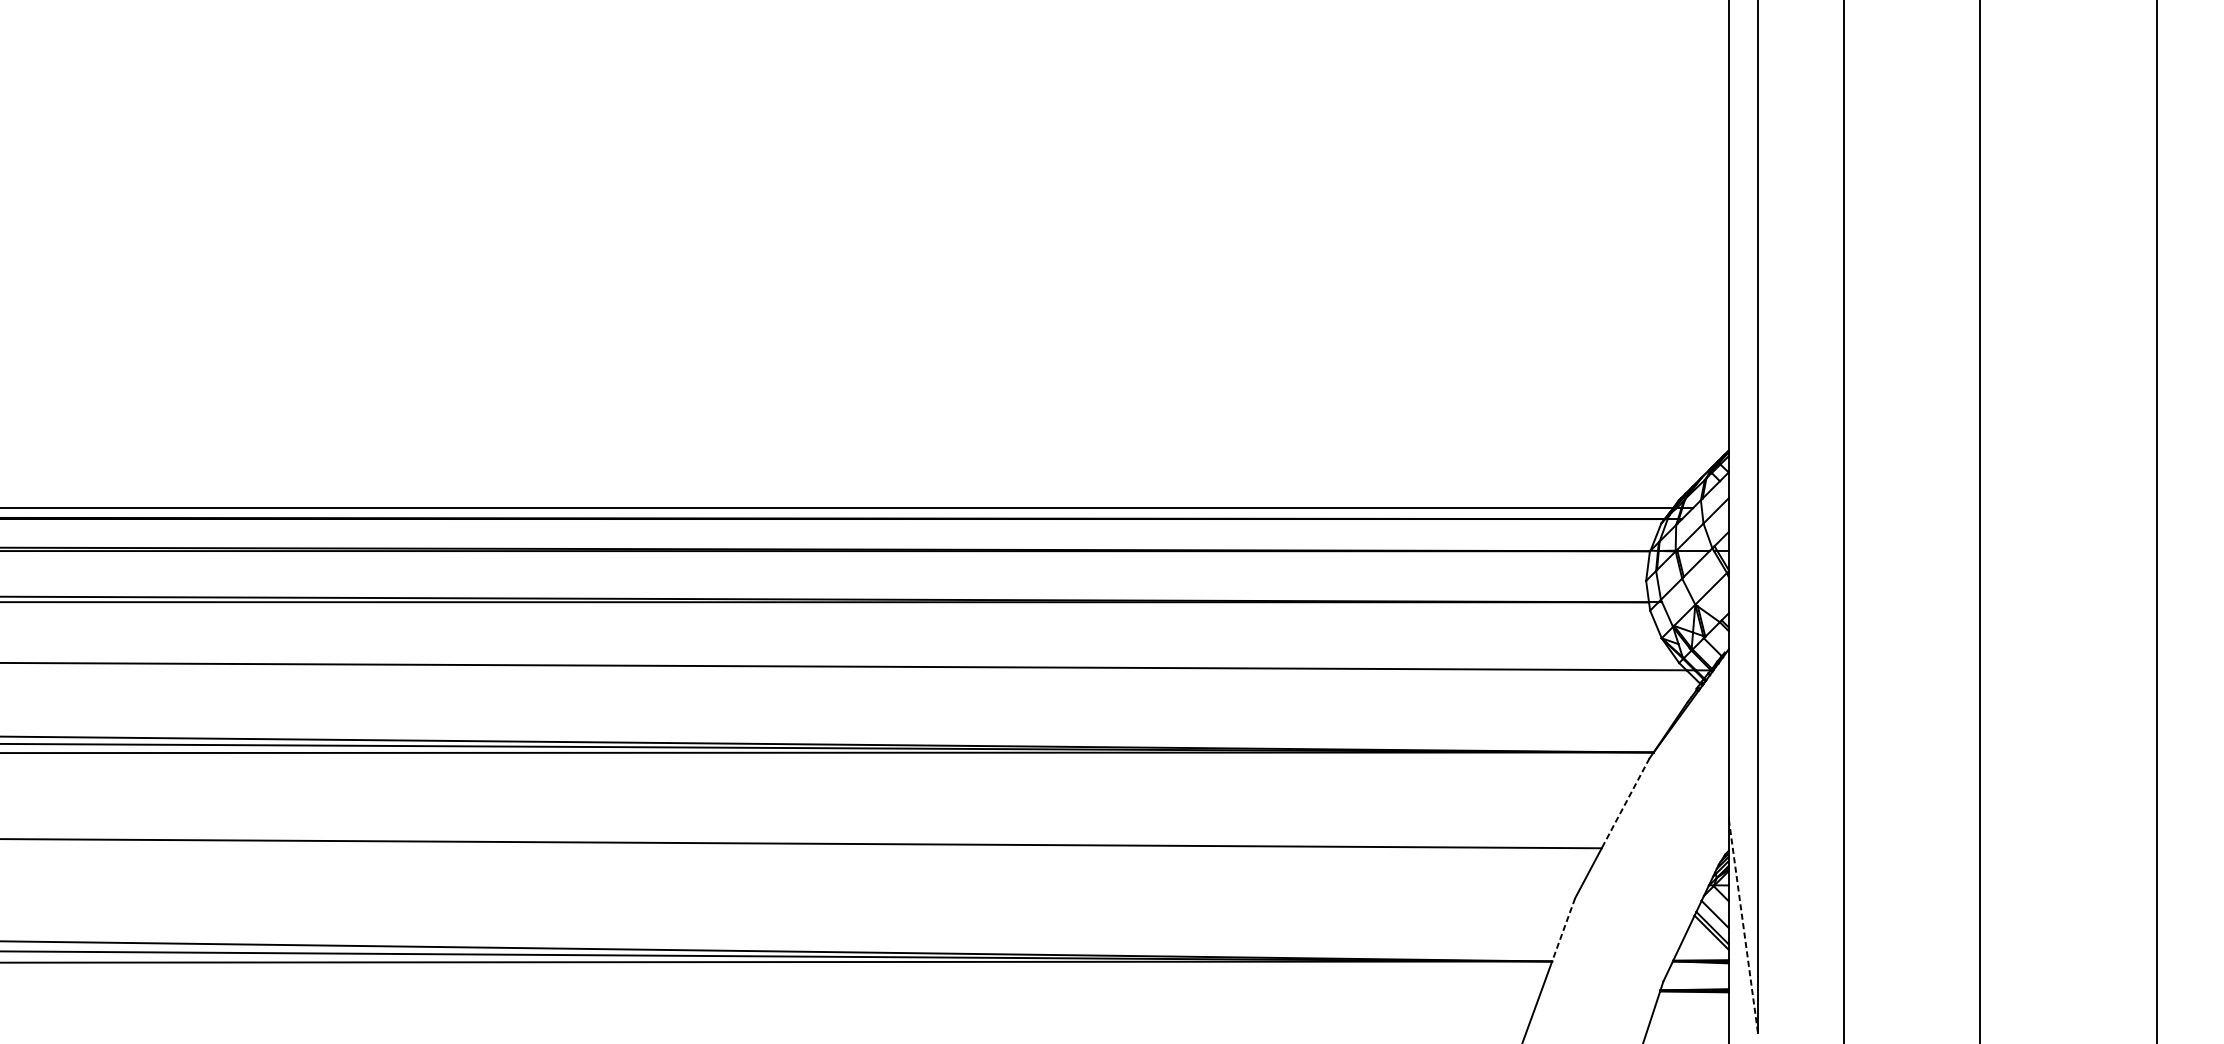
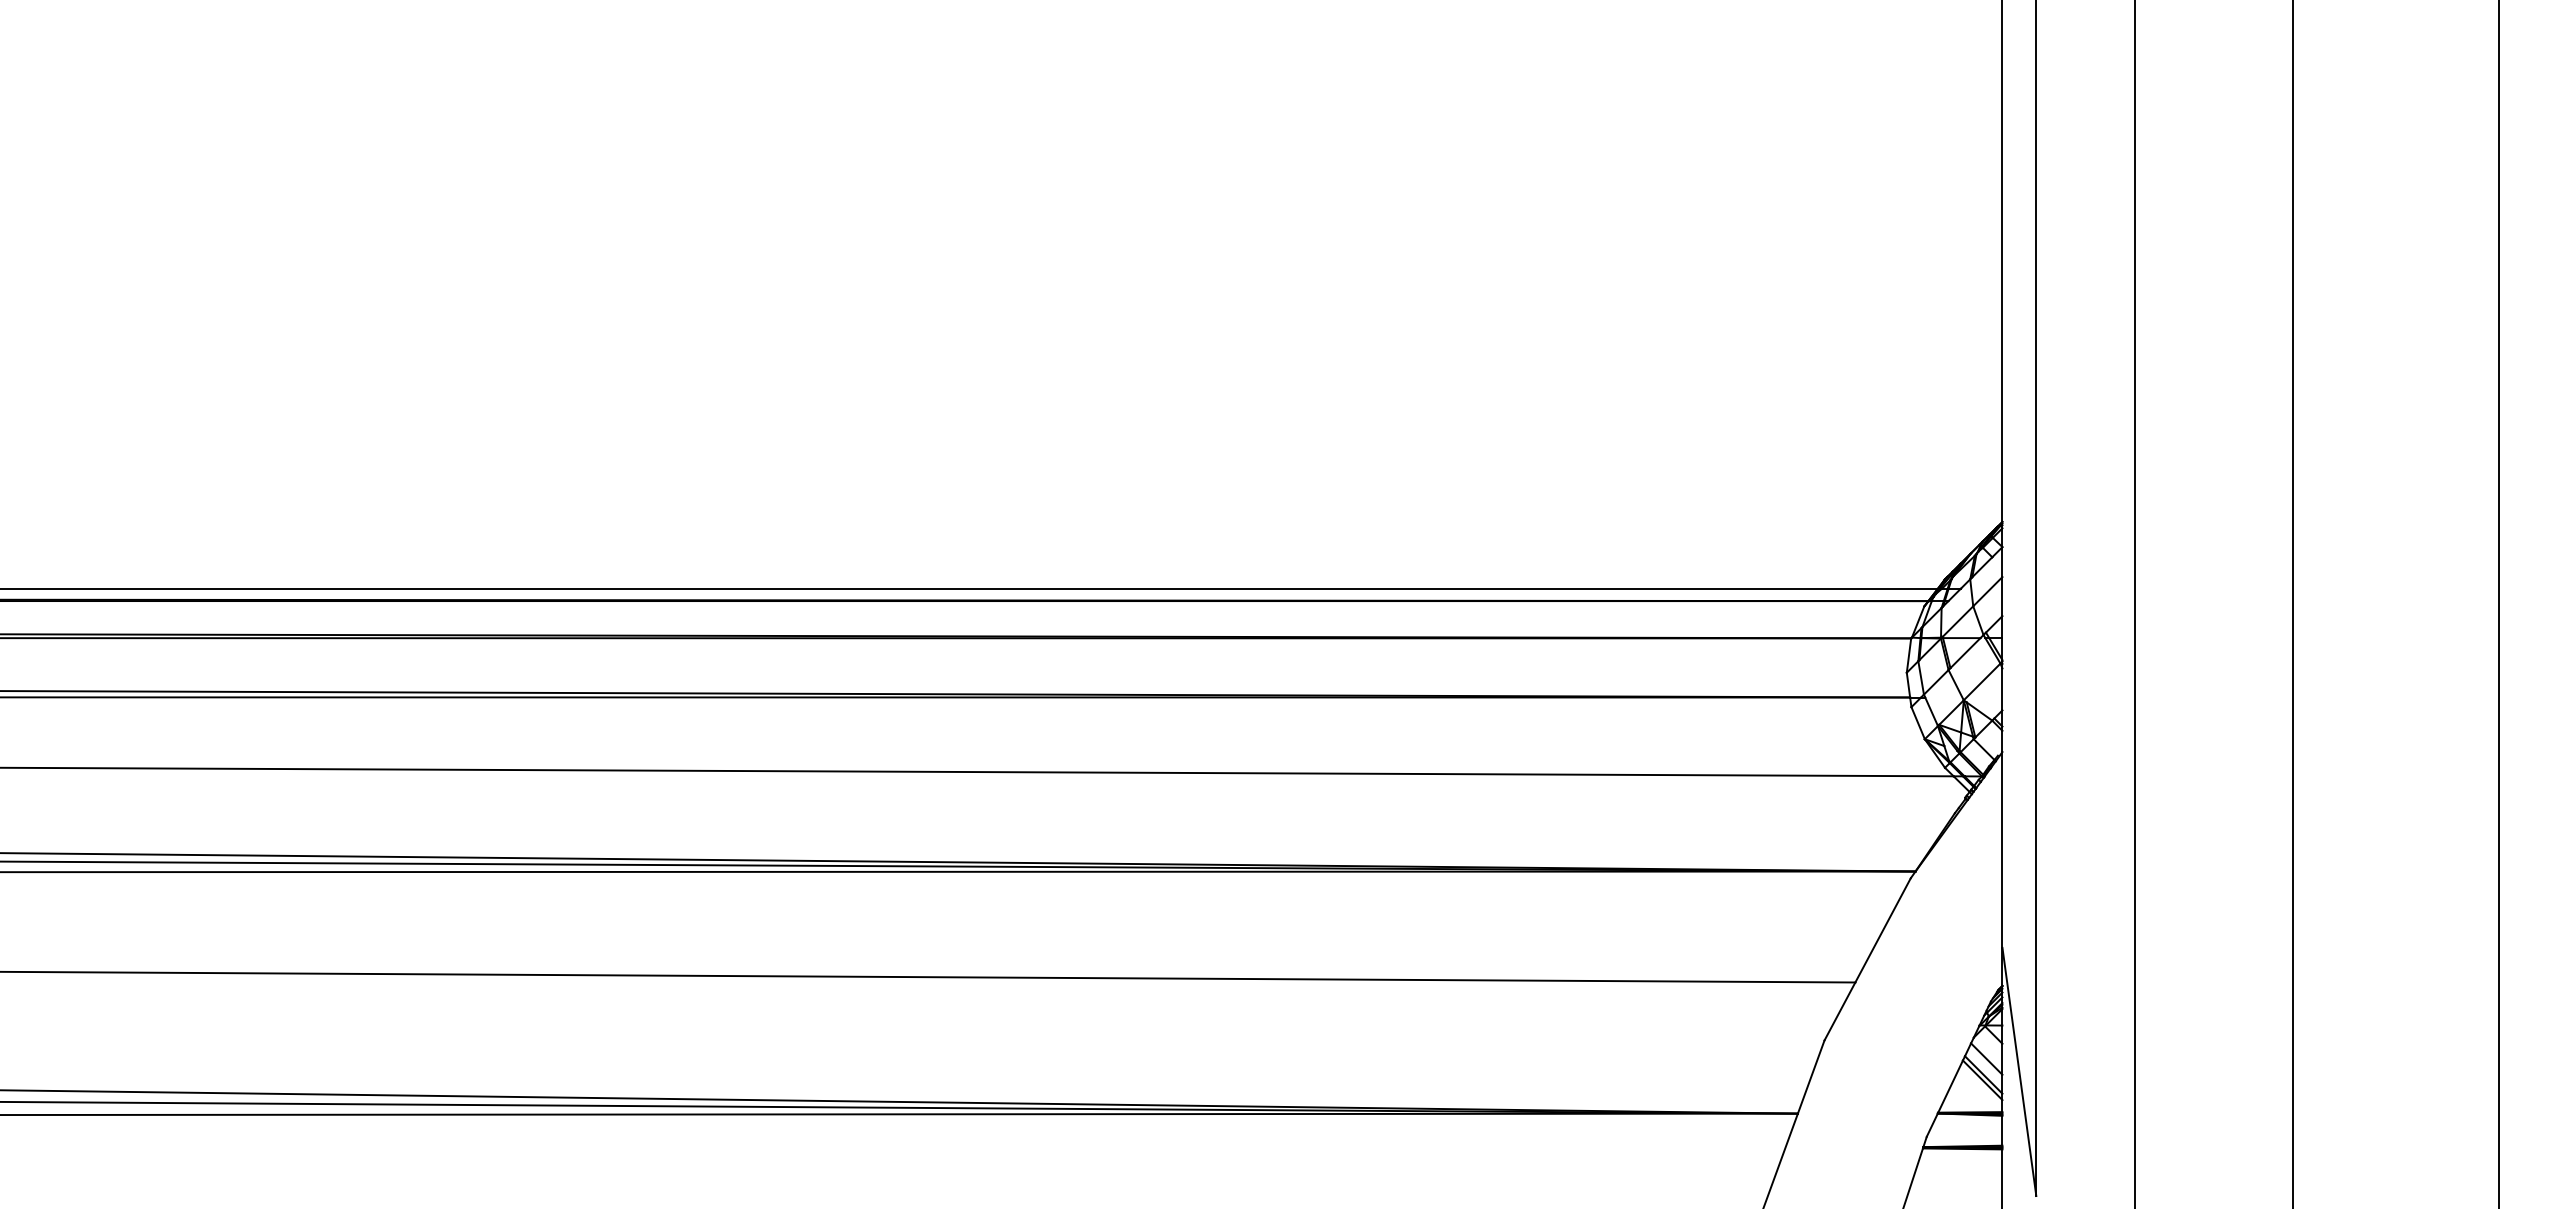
line: (1625, 803) -> (1882, 930), dashed -> solid
line: (1743, 925) -> (2019, 1071), dashed -> solid
line: (1563, 930) -> (1811, 1077), dashed -> solid

